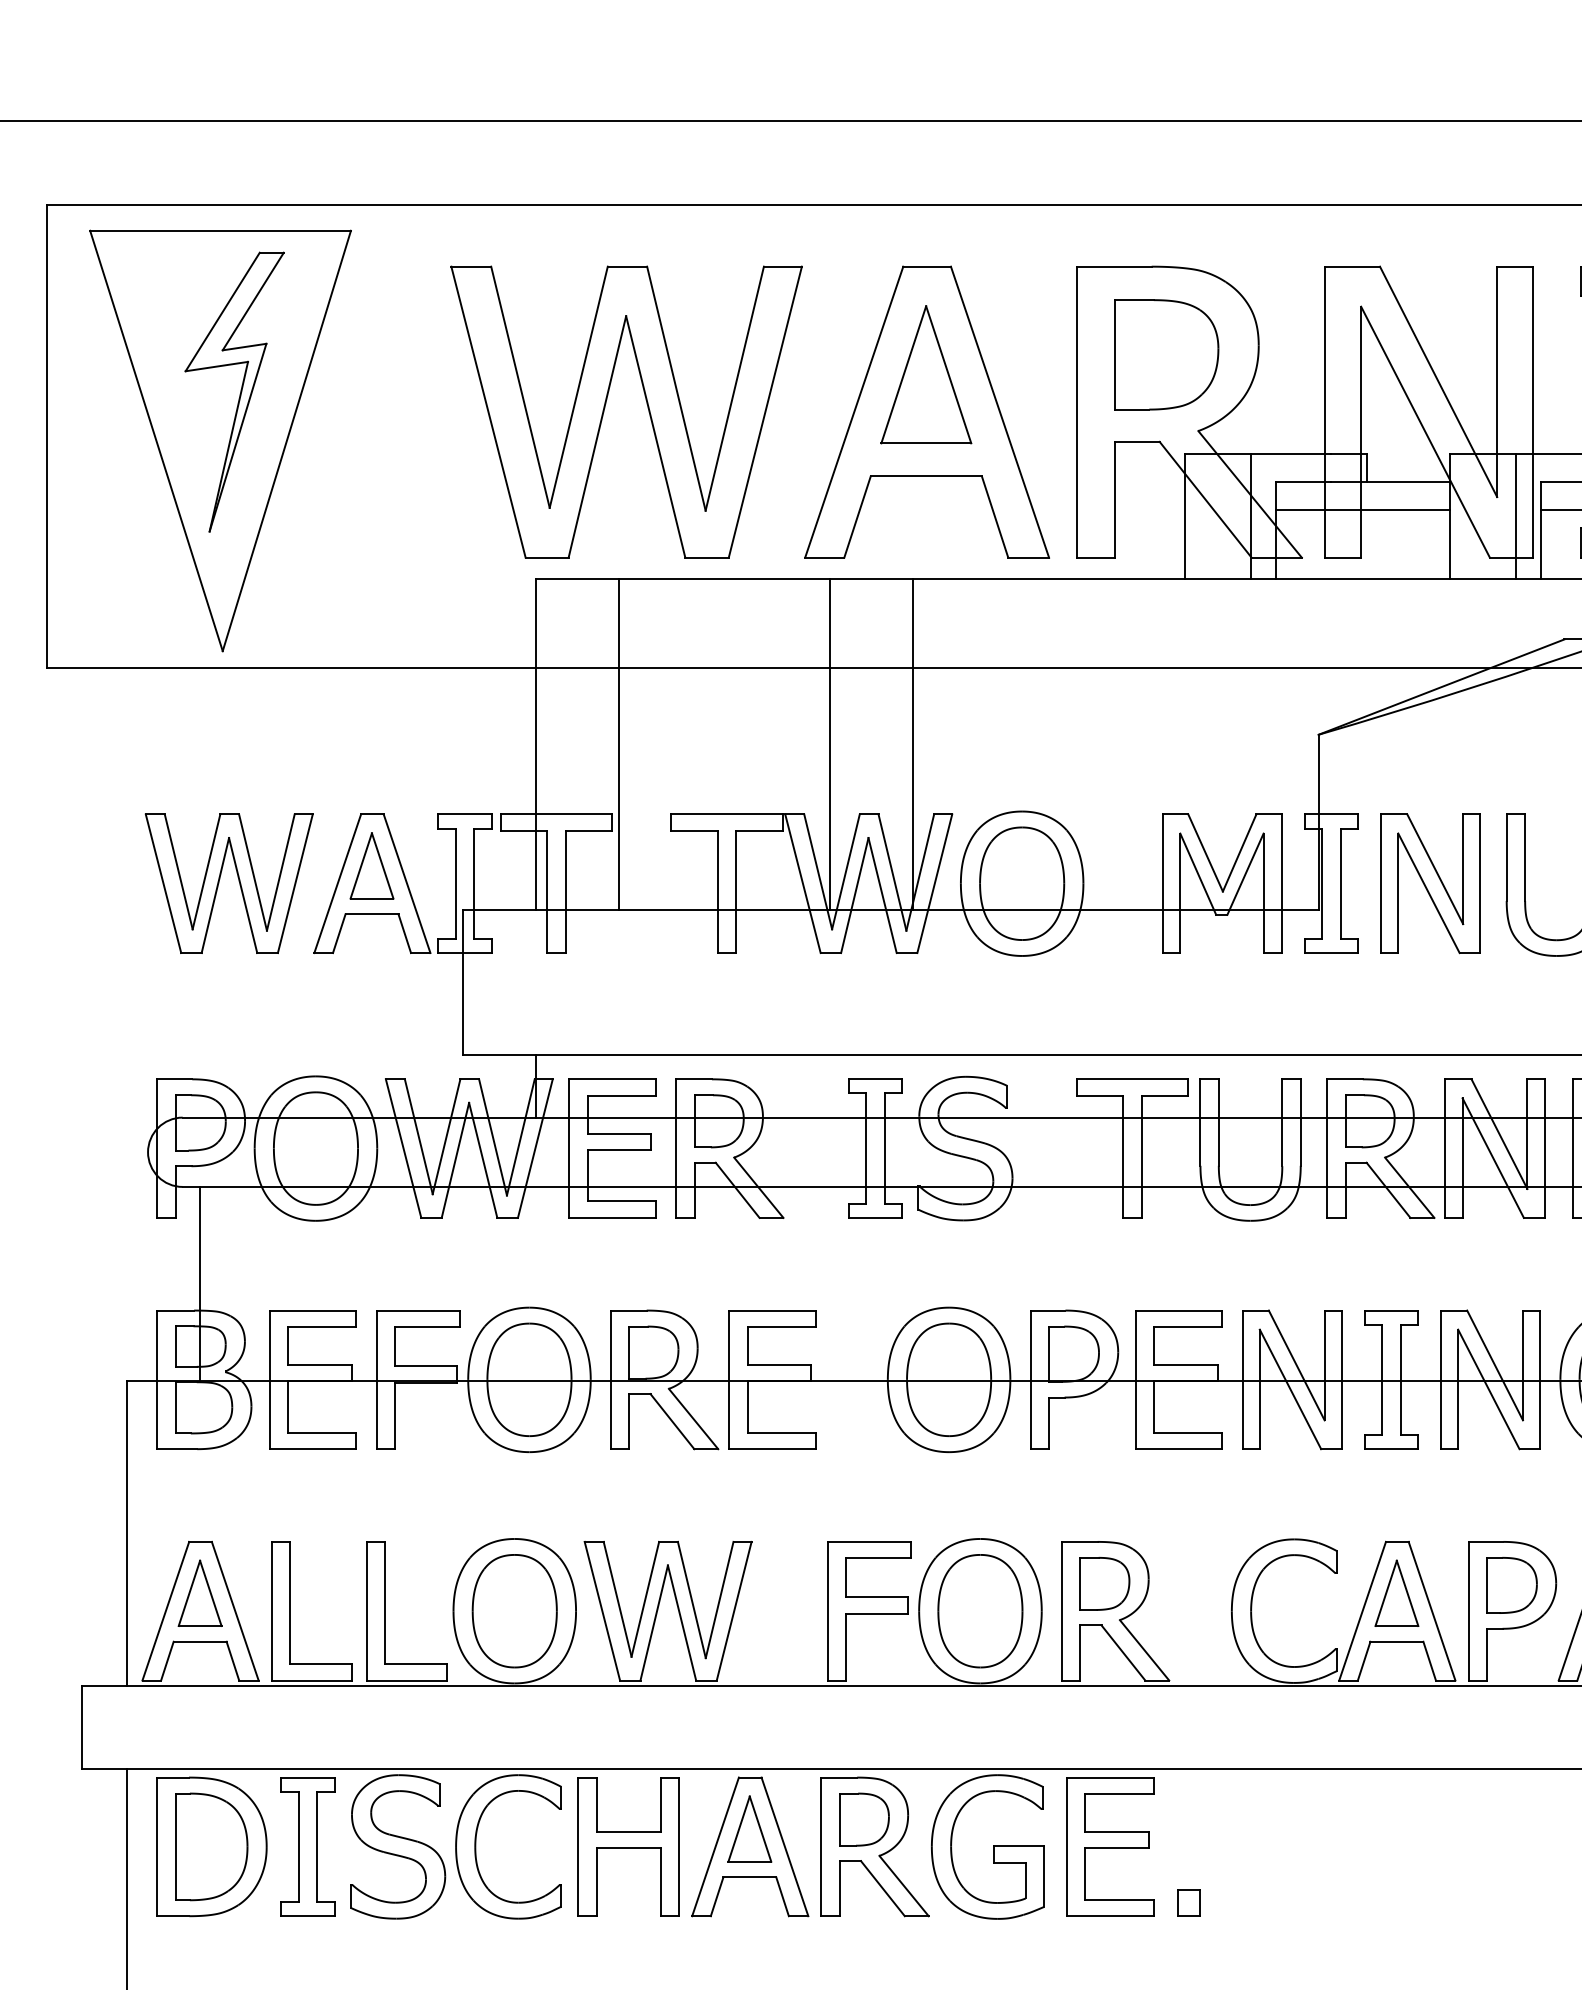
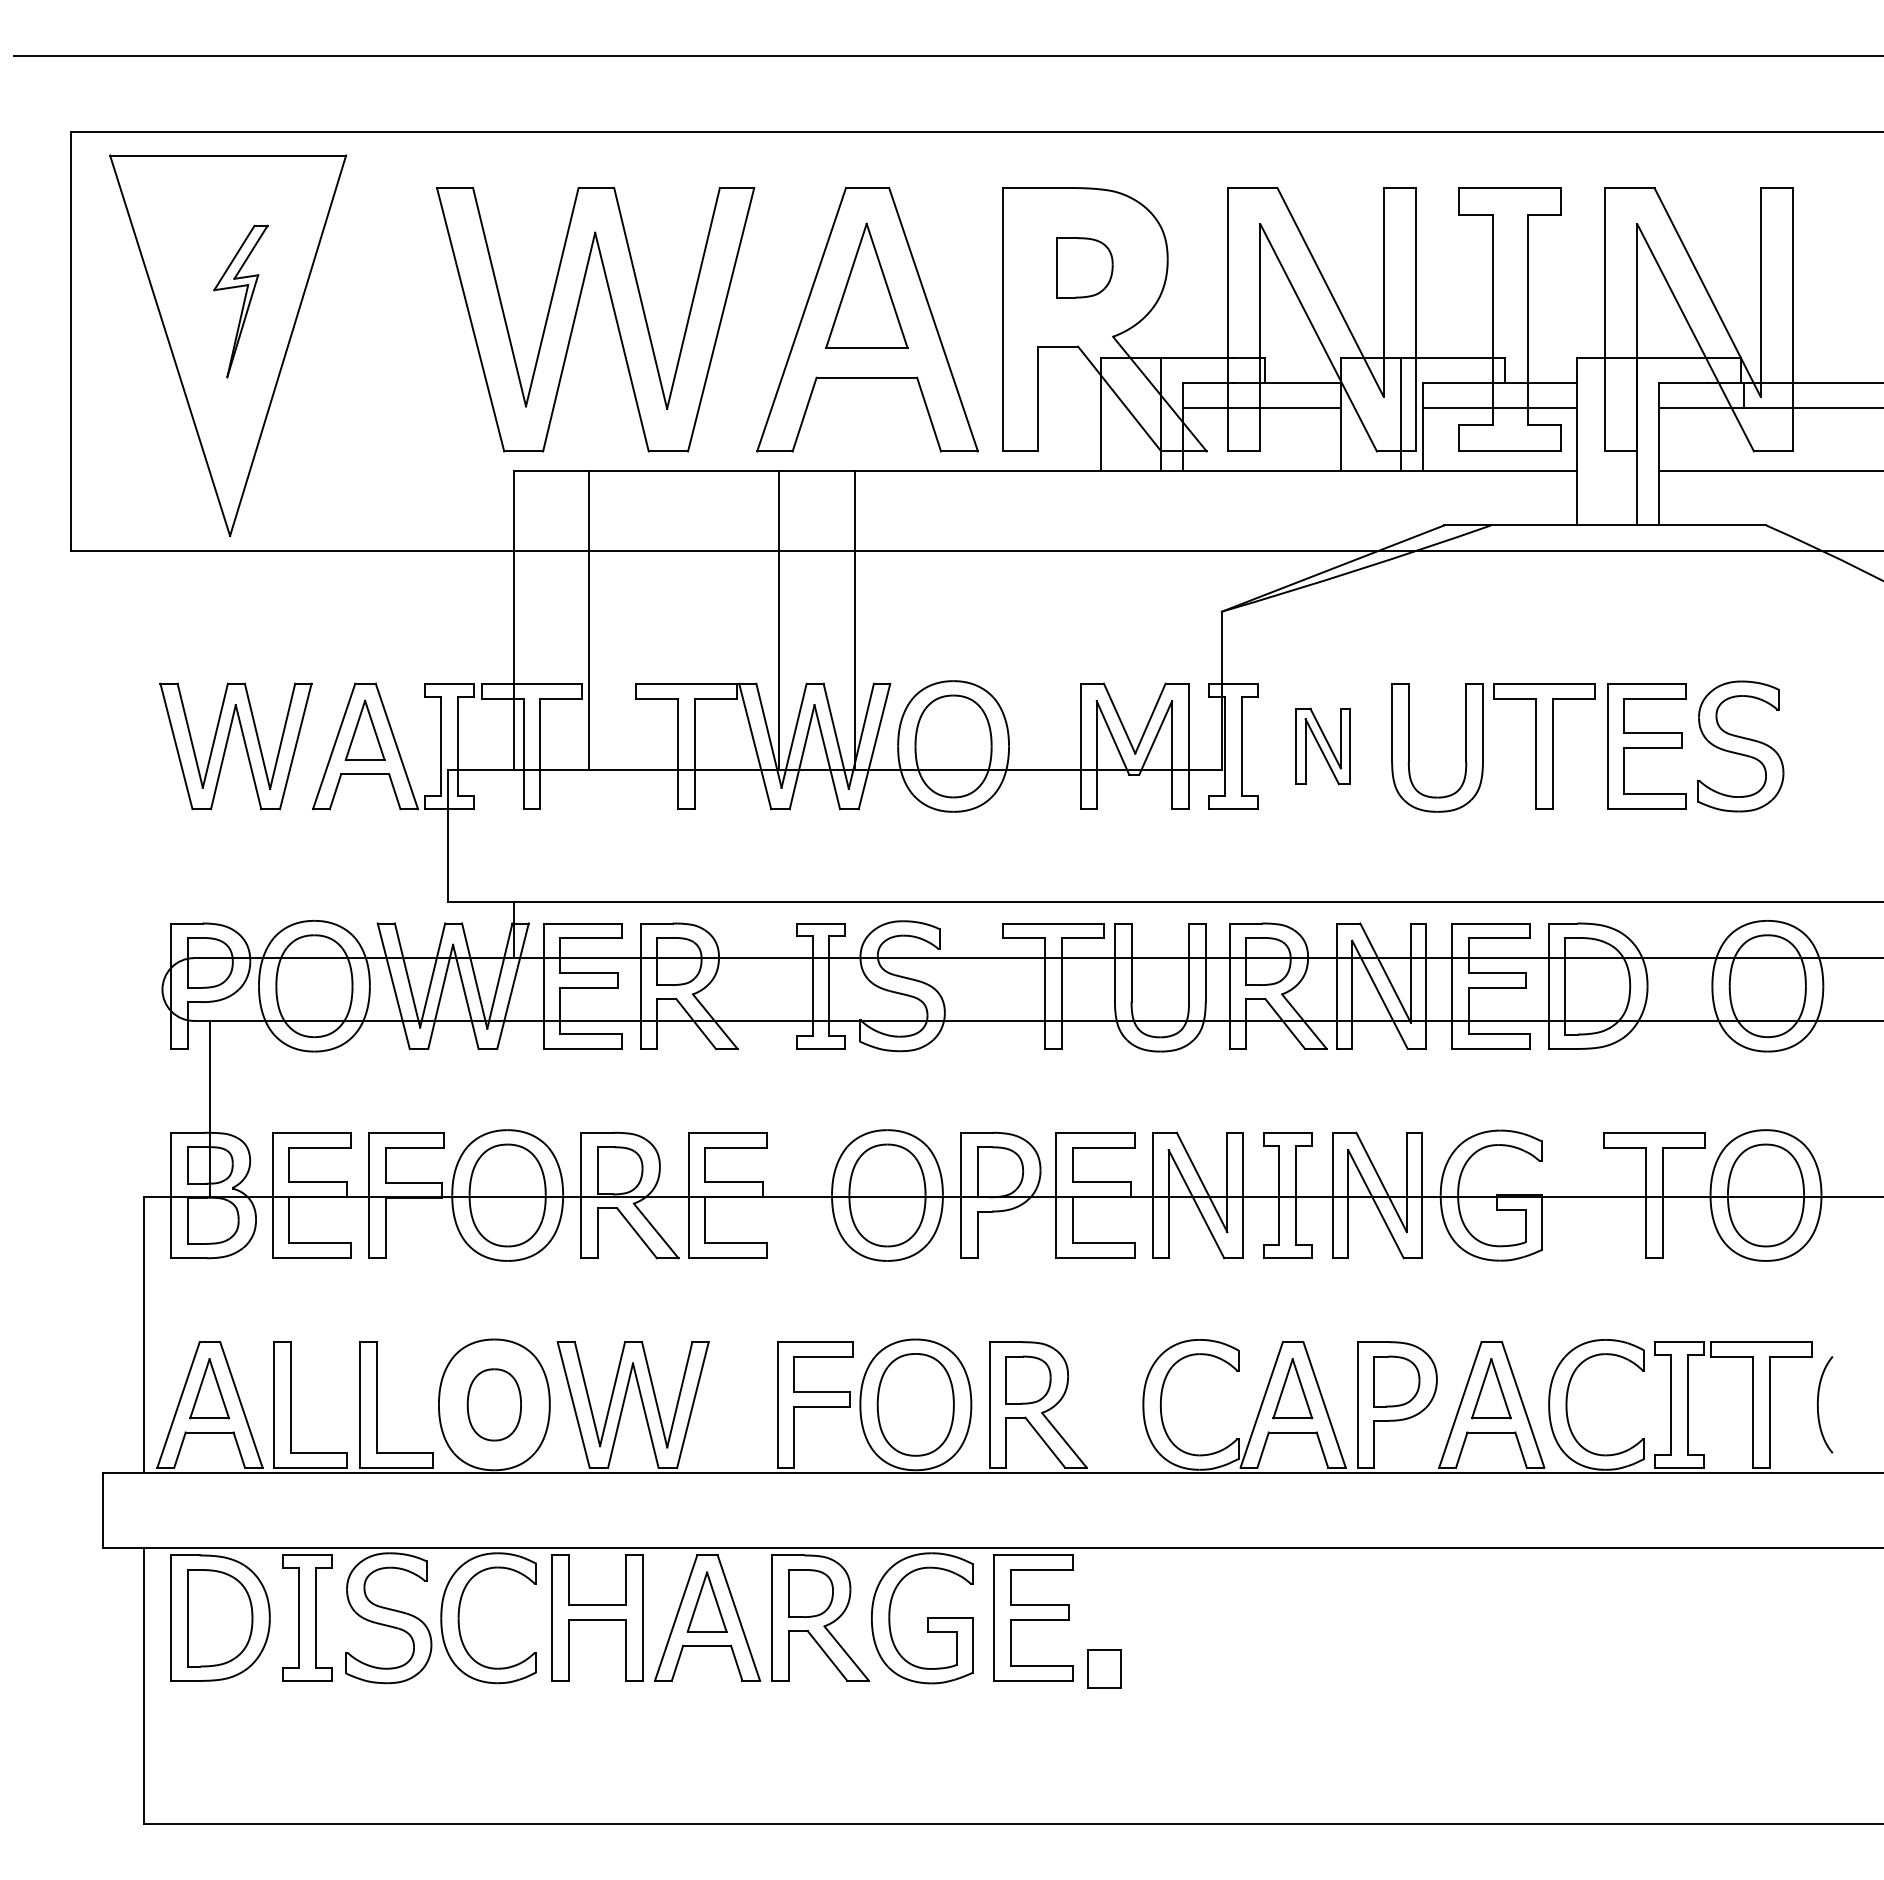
part: (1166, 354) -> (1084, 267), size x0.6
part: (234, 392) -> (240, 301), size x0.6
part: (1429, 883) -> (1322, 746), size x0.6
part: (514, 1610) -> (494, 1404), size x0.7
part: (1187, 1902) -> (1103, 1668), size x1.6

